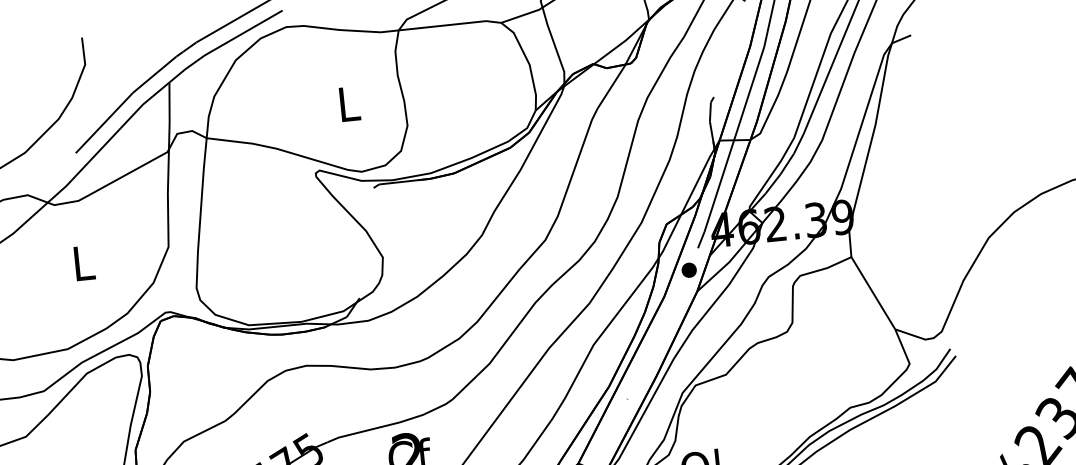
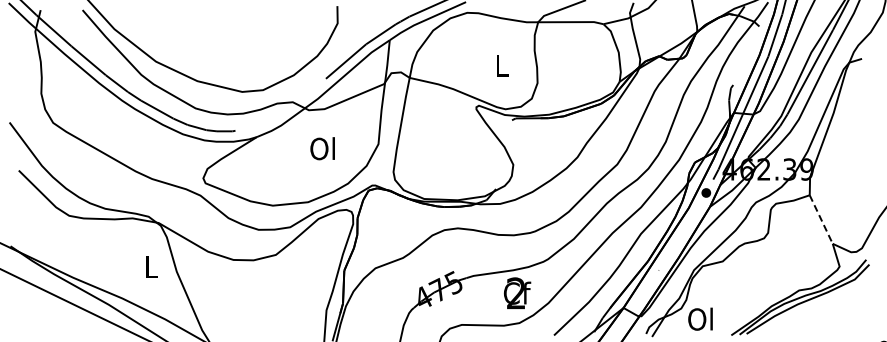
text: (81, 262) -> (322, 148), L -> Ol
line: (873, 293) -> (821, 219), solid -> dashed

